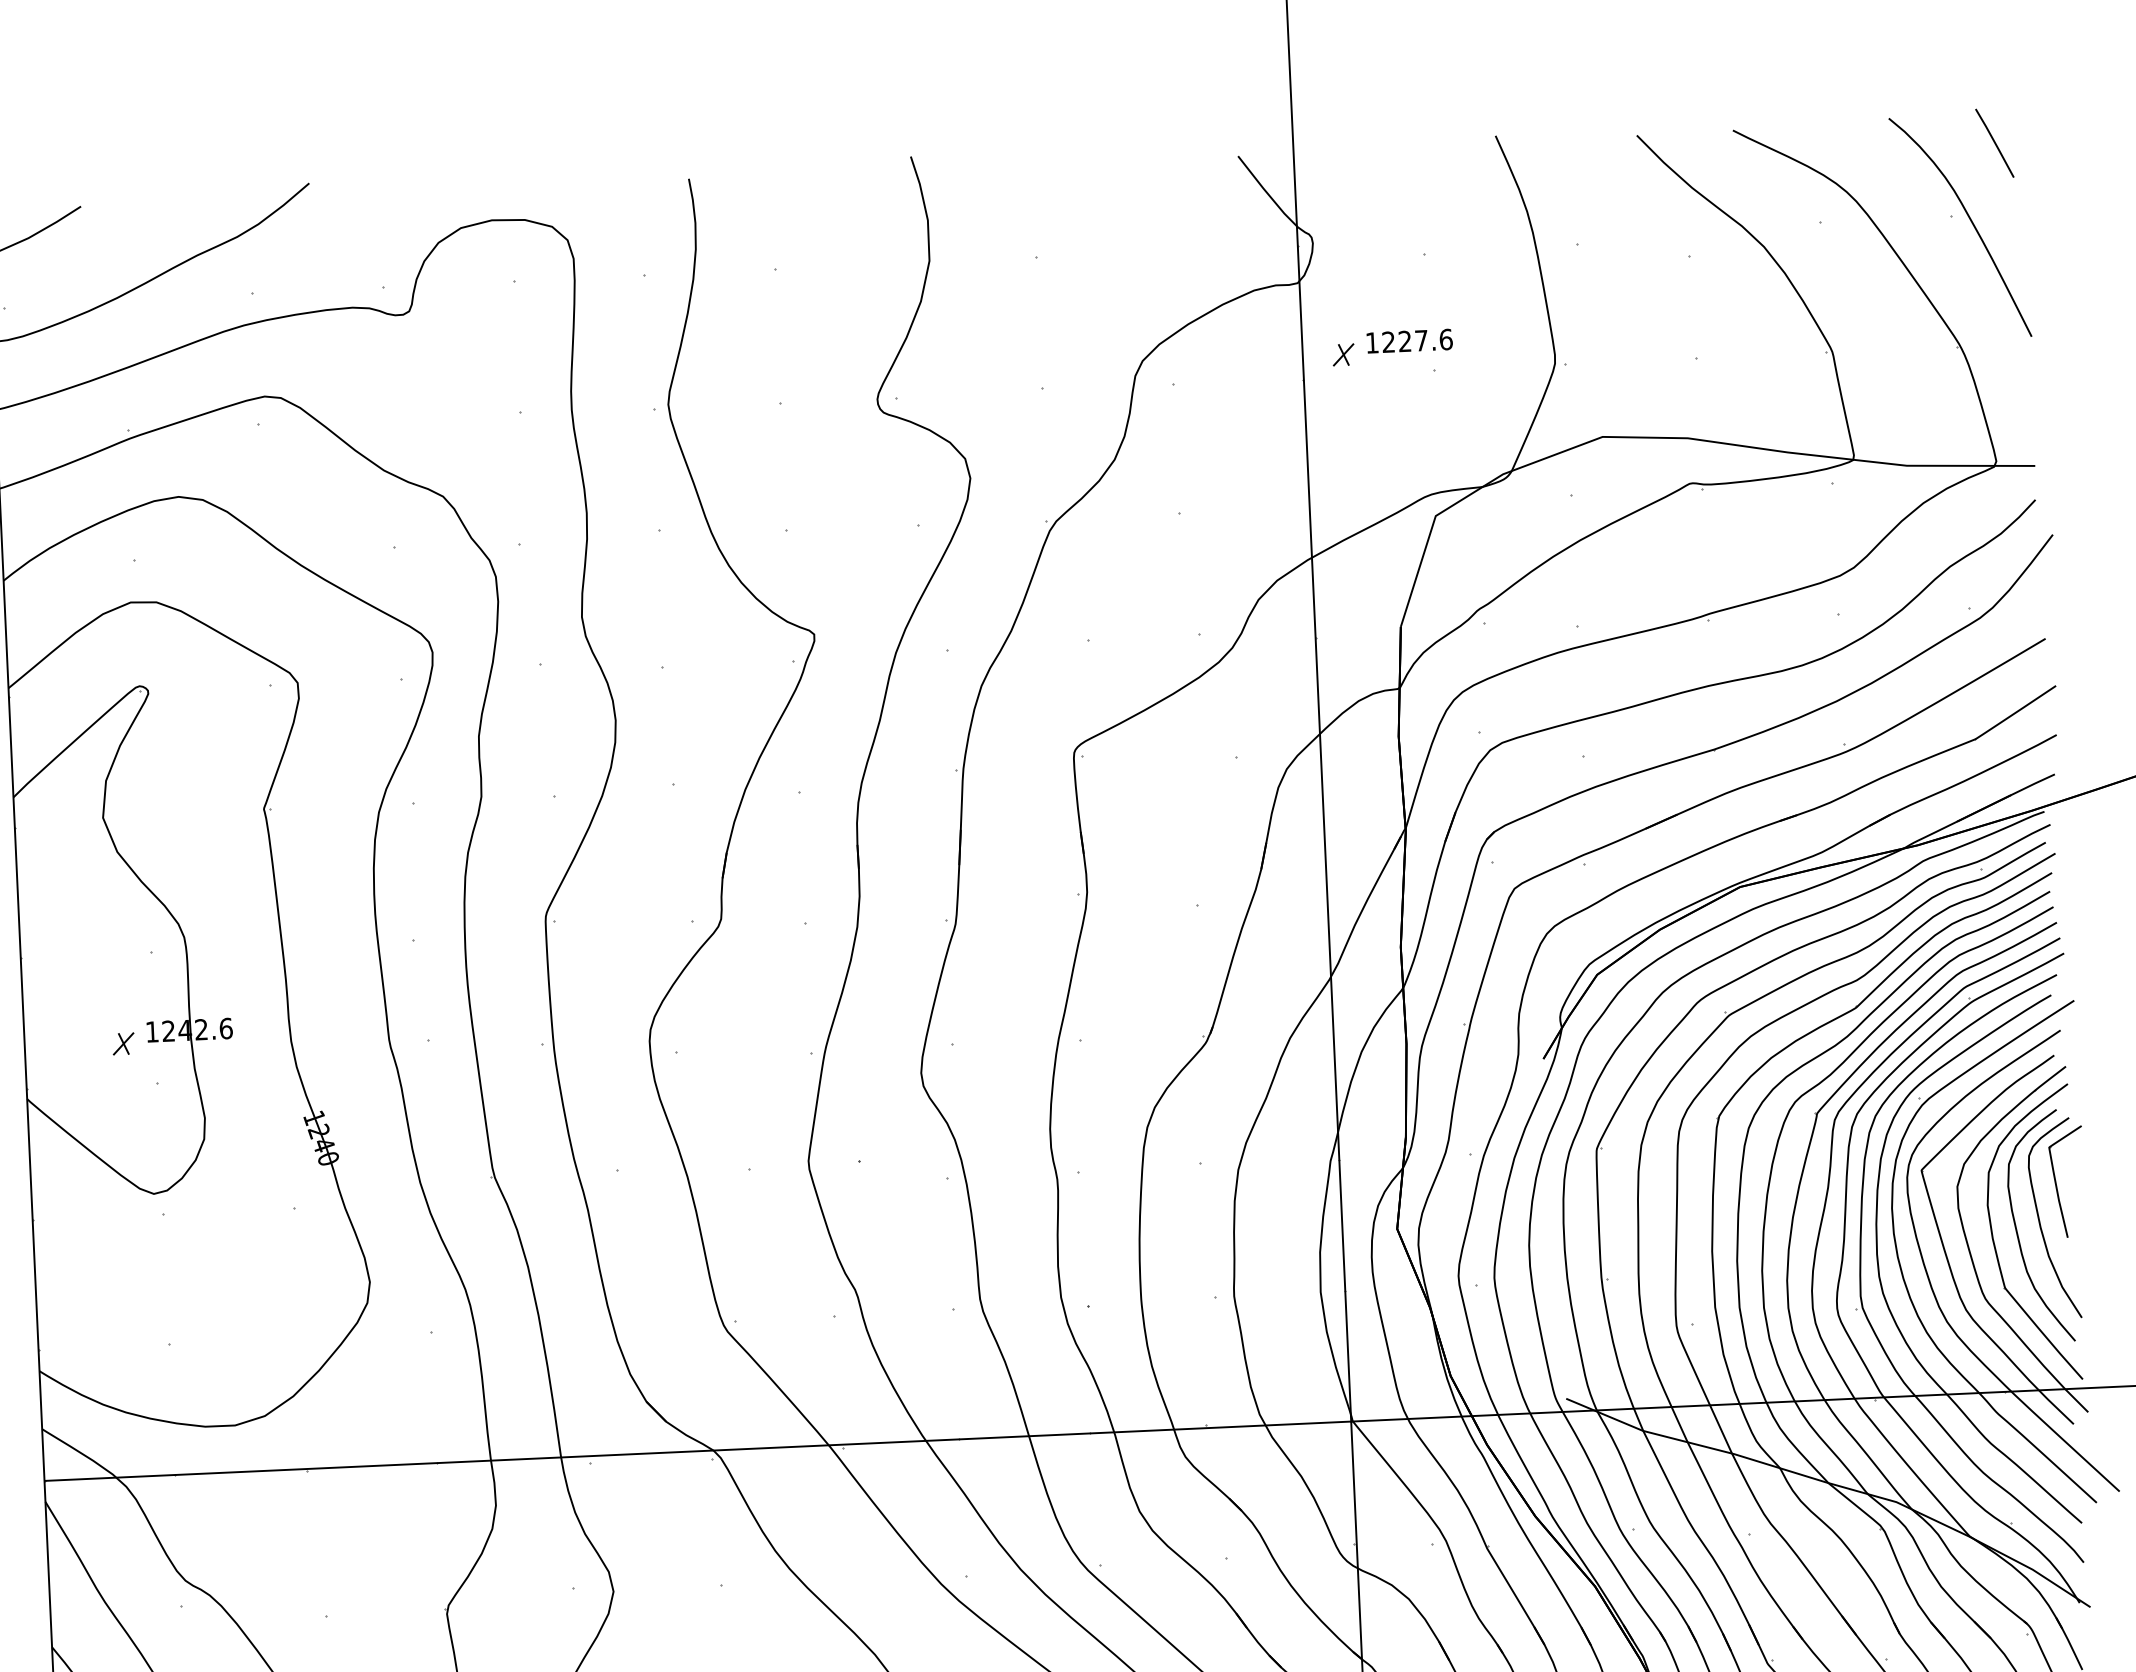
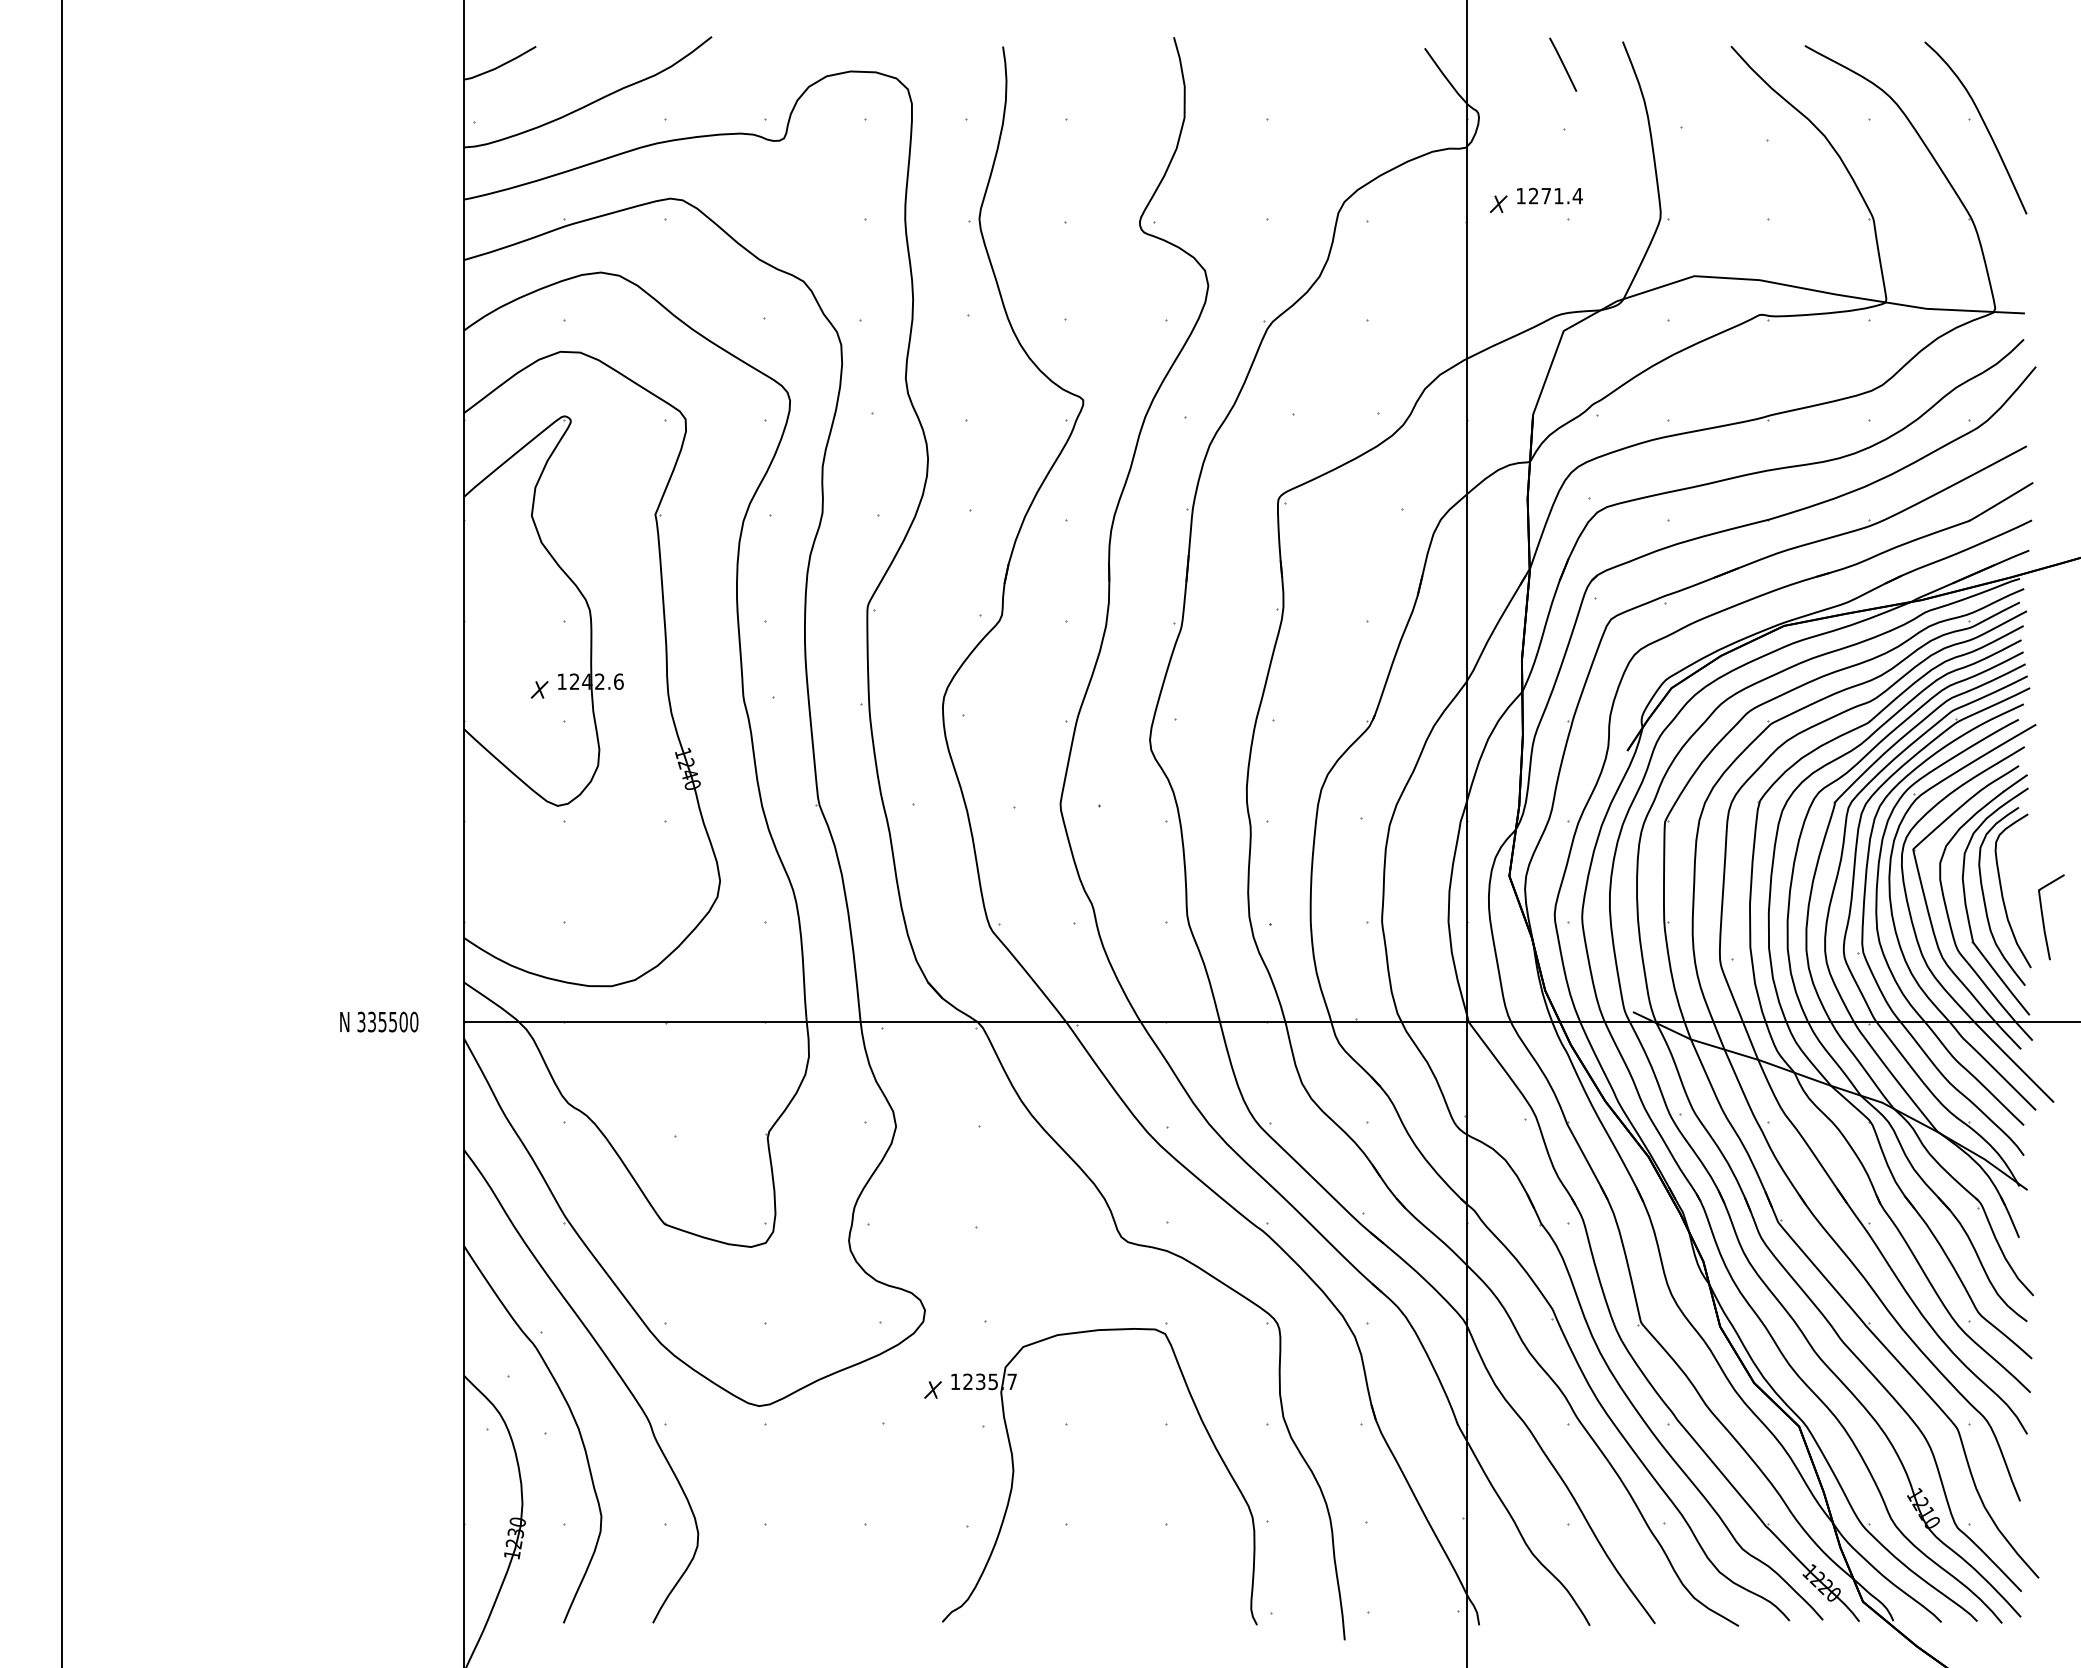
line: (1995, 142) -> (1563, 64), moved
text: (1424, 339) -> (1561, 195), 1227.6 -> 1271.4
part: (2056, 1182) -> (2043, 917), moved

